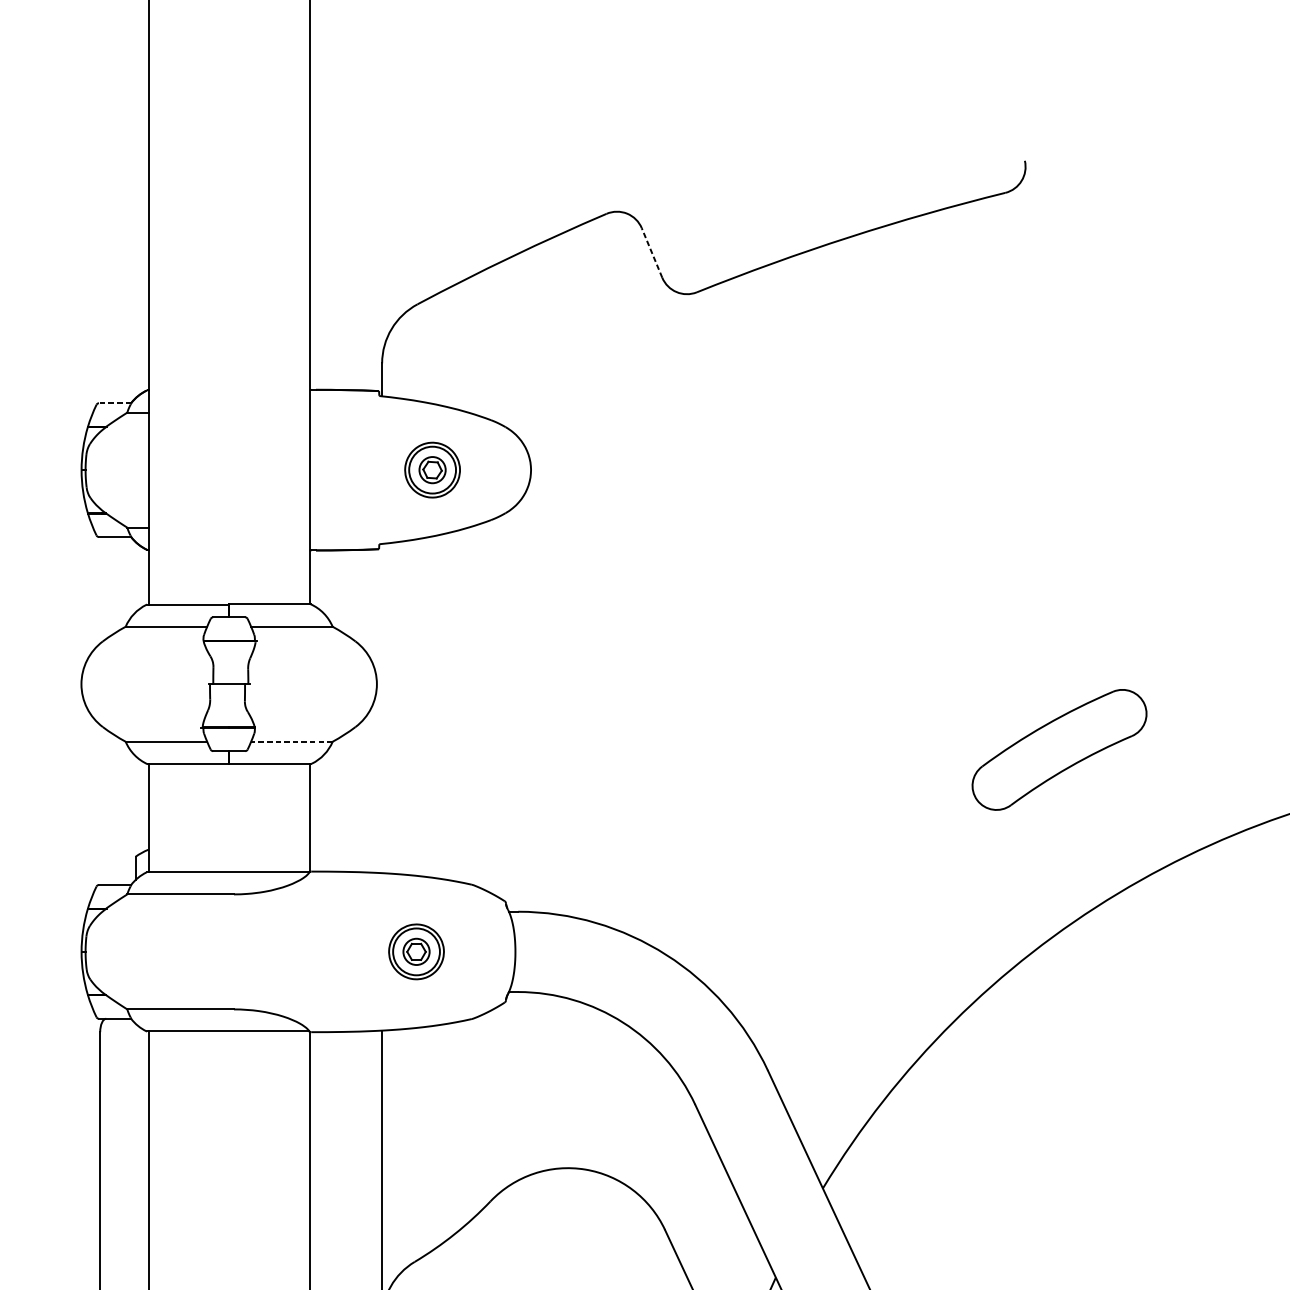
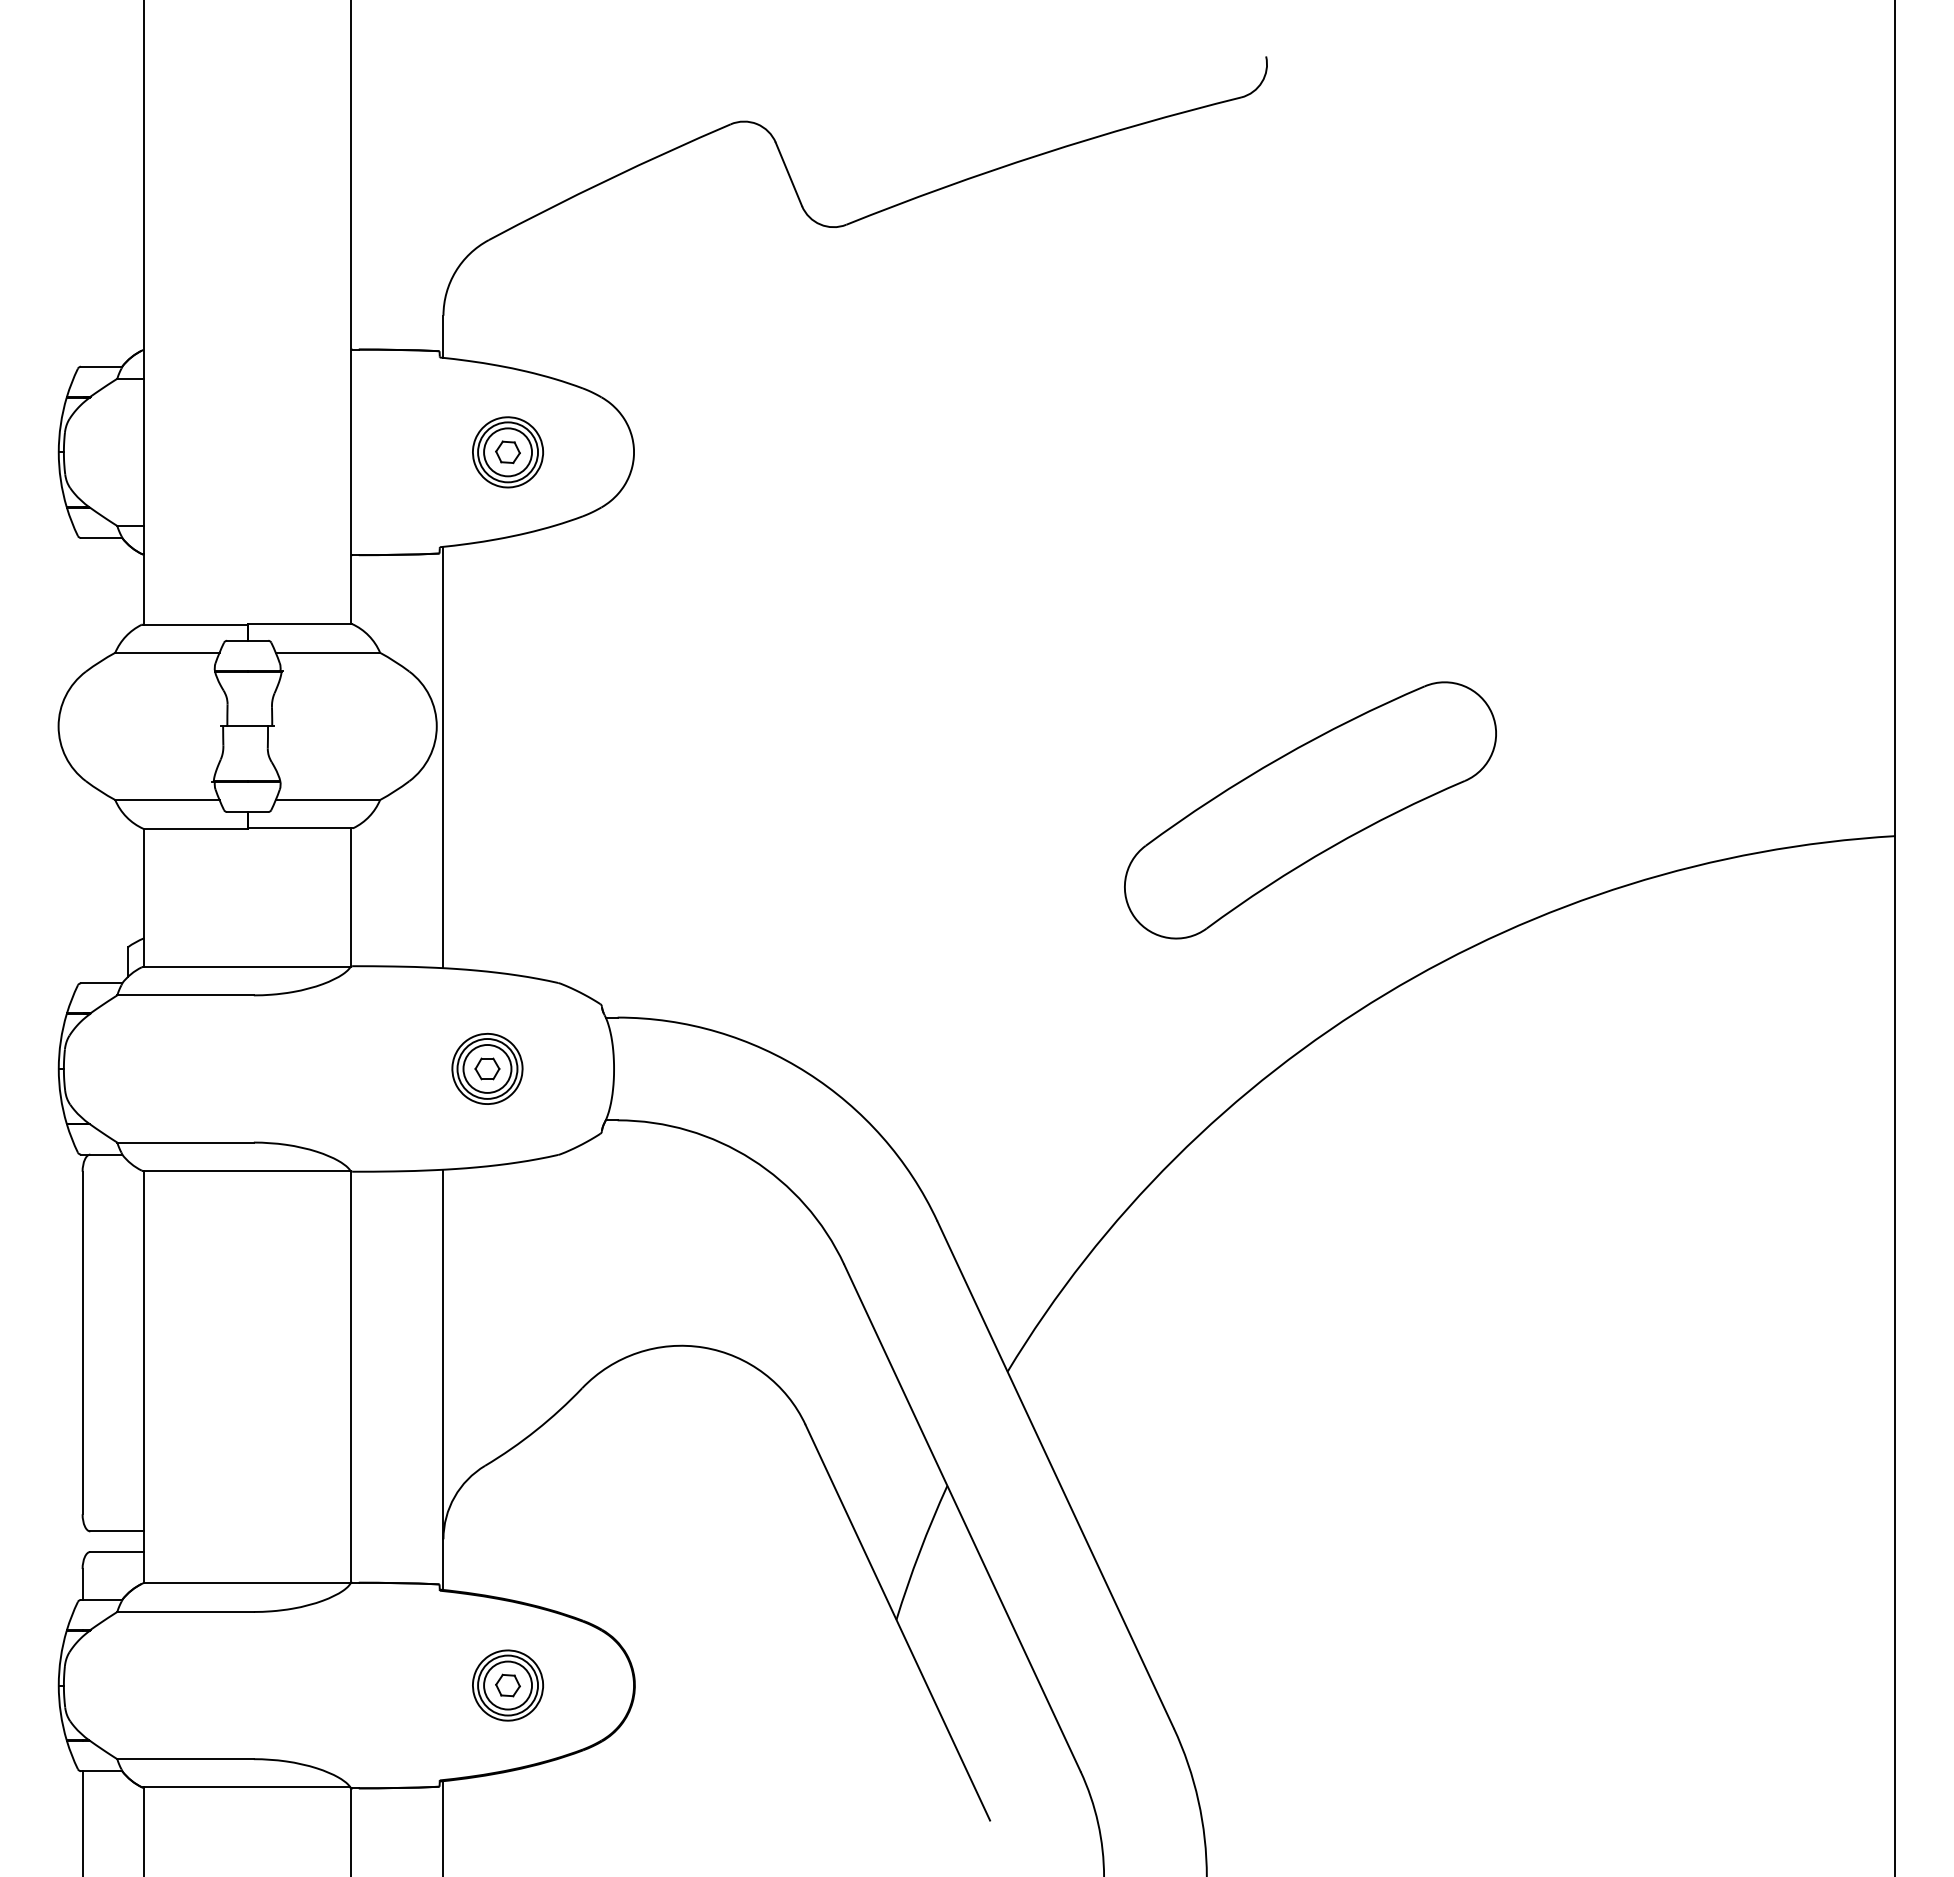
line: (651, 252) -> (788, 173), dashed -> solid
line: (114, 403) -> (101, 366), dashed -> solid
circle: (432, 470) -> (508, 452), size x1.43
line: (382, 708) -> (443, 757), added
line: (291, 742) -> (327, 800), dashed -> solid
part: (1059, 749) -> (1310, 810), size x1.67
circle: (416, 951) -> (487, 1068), size x1.43

